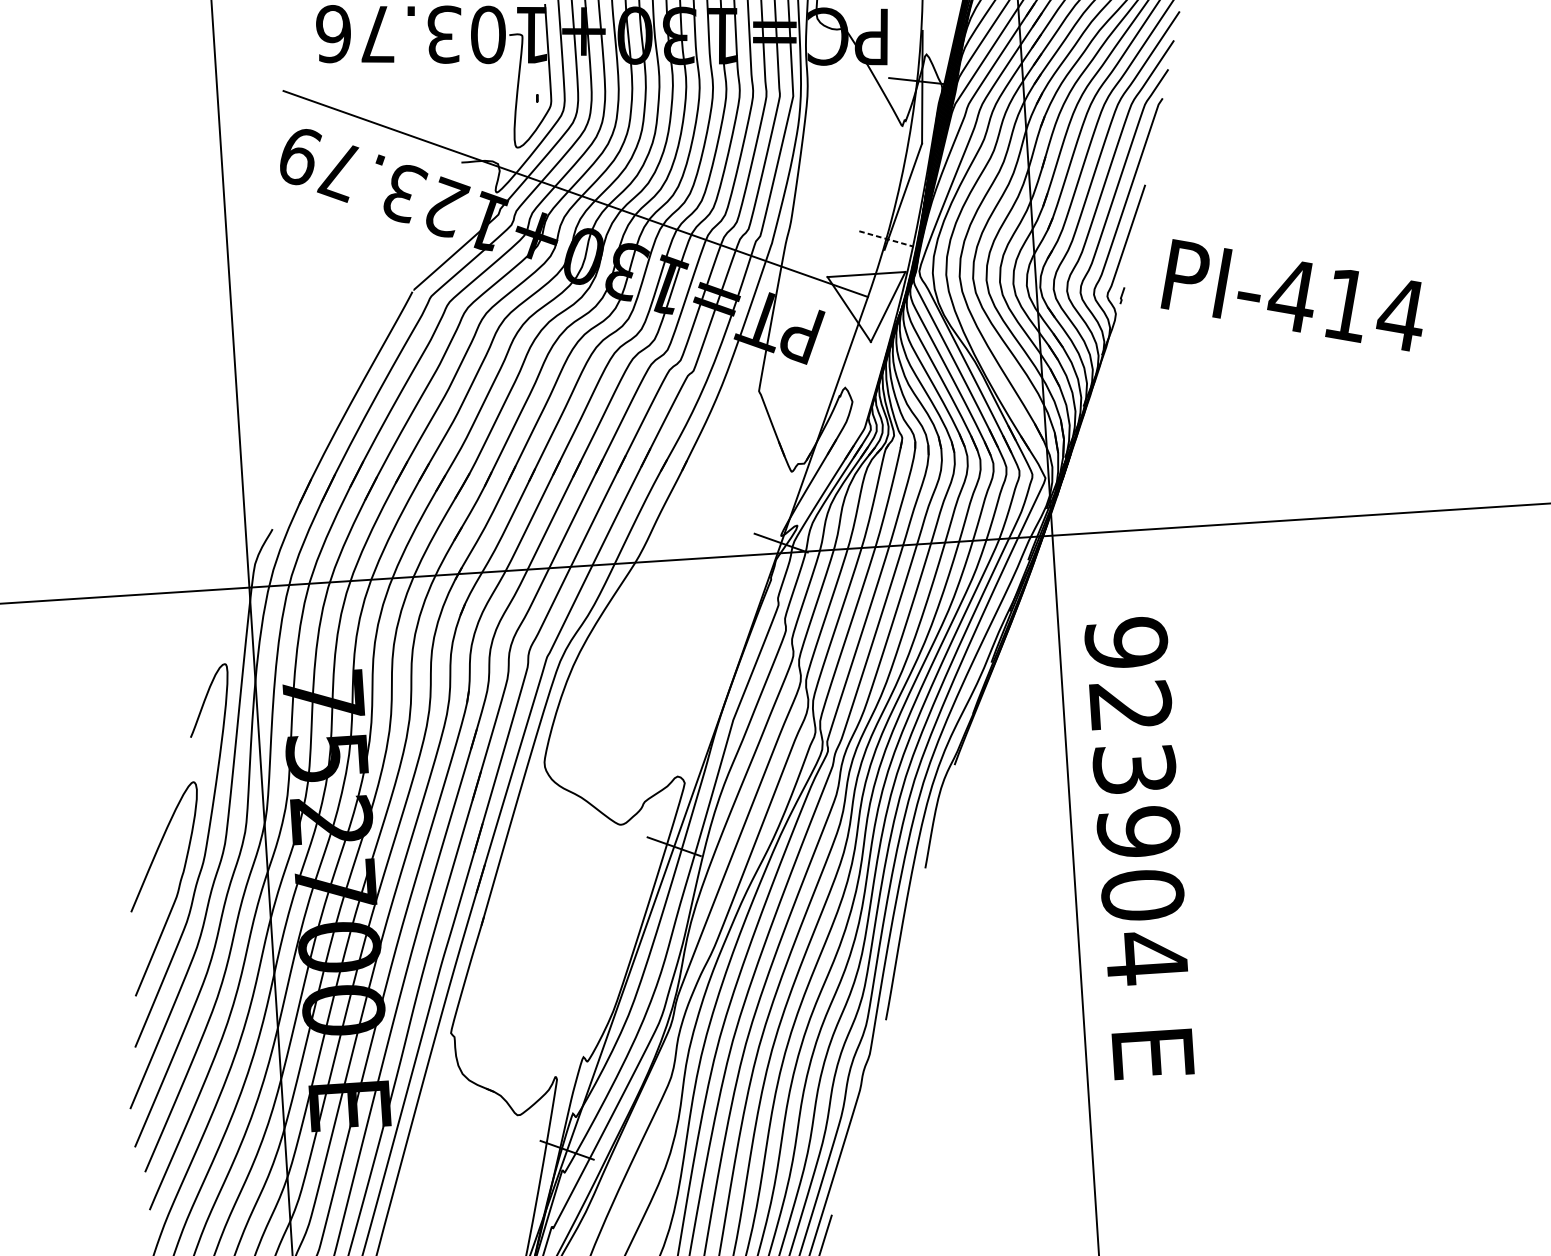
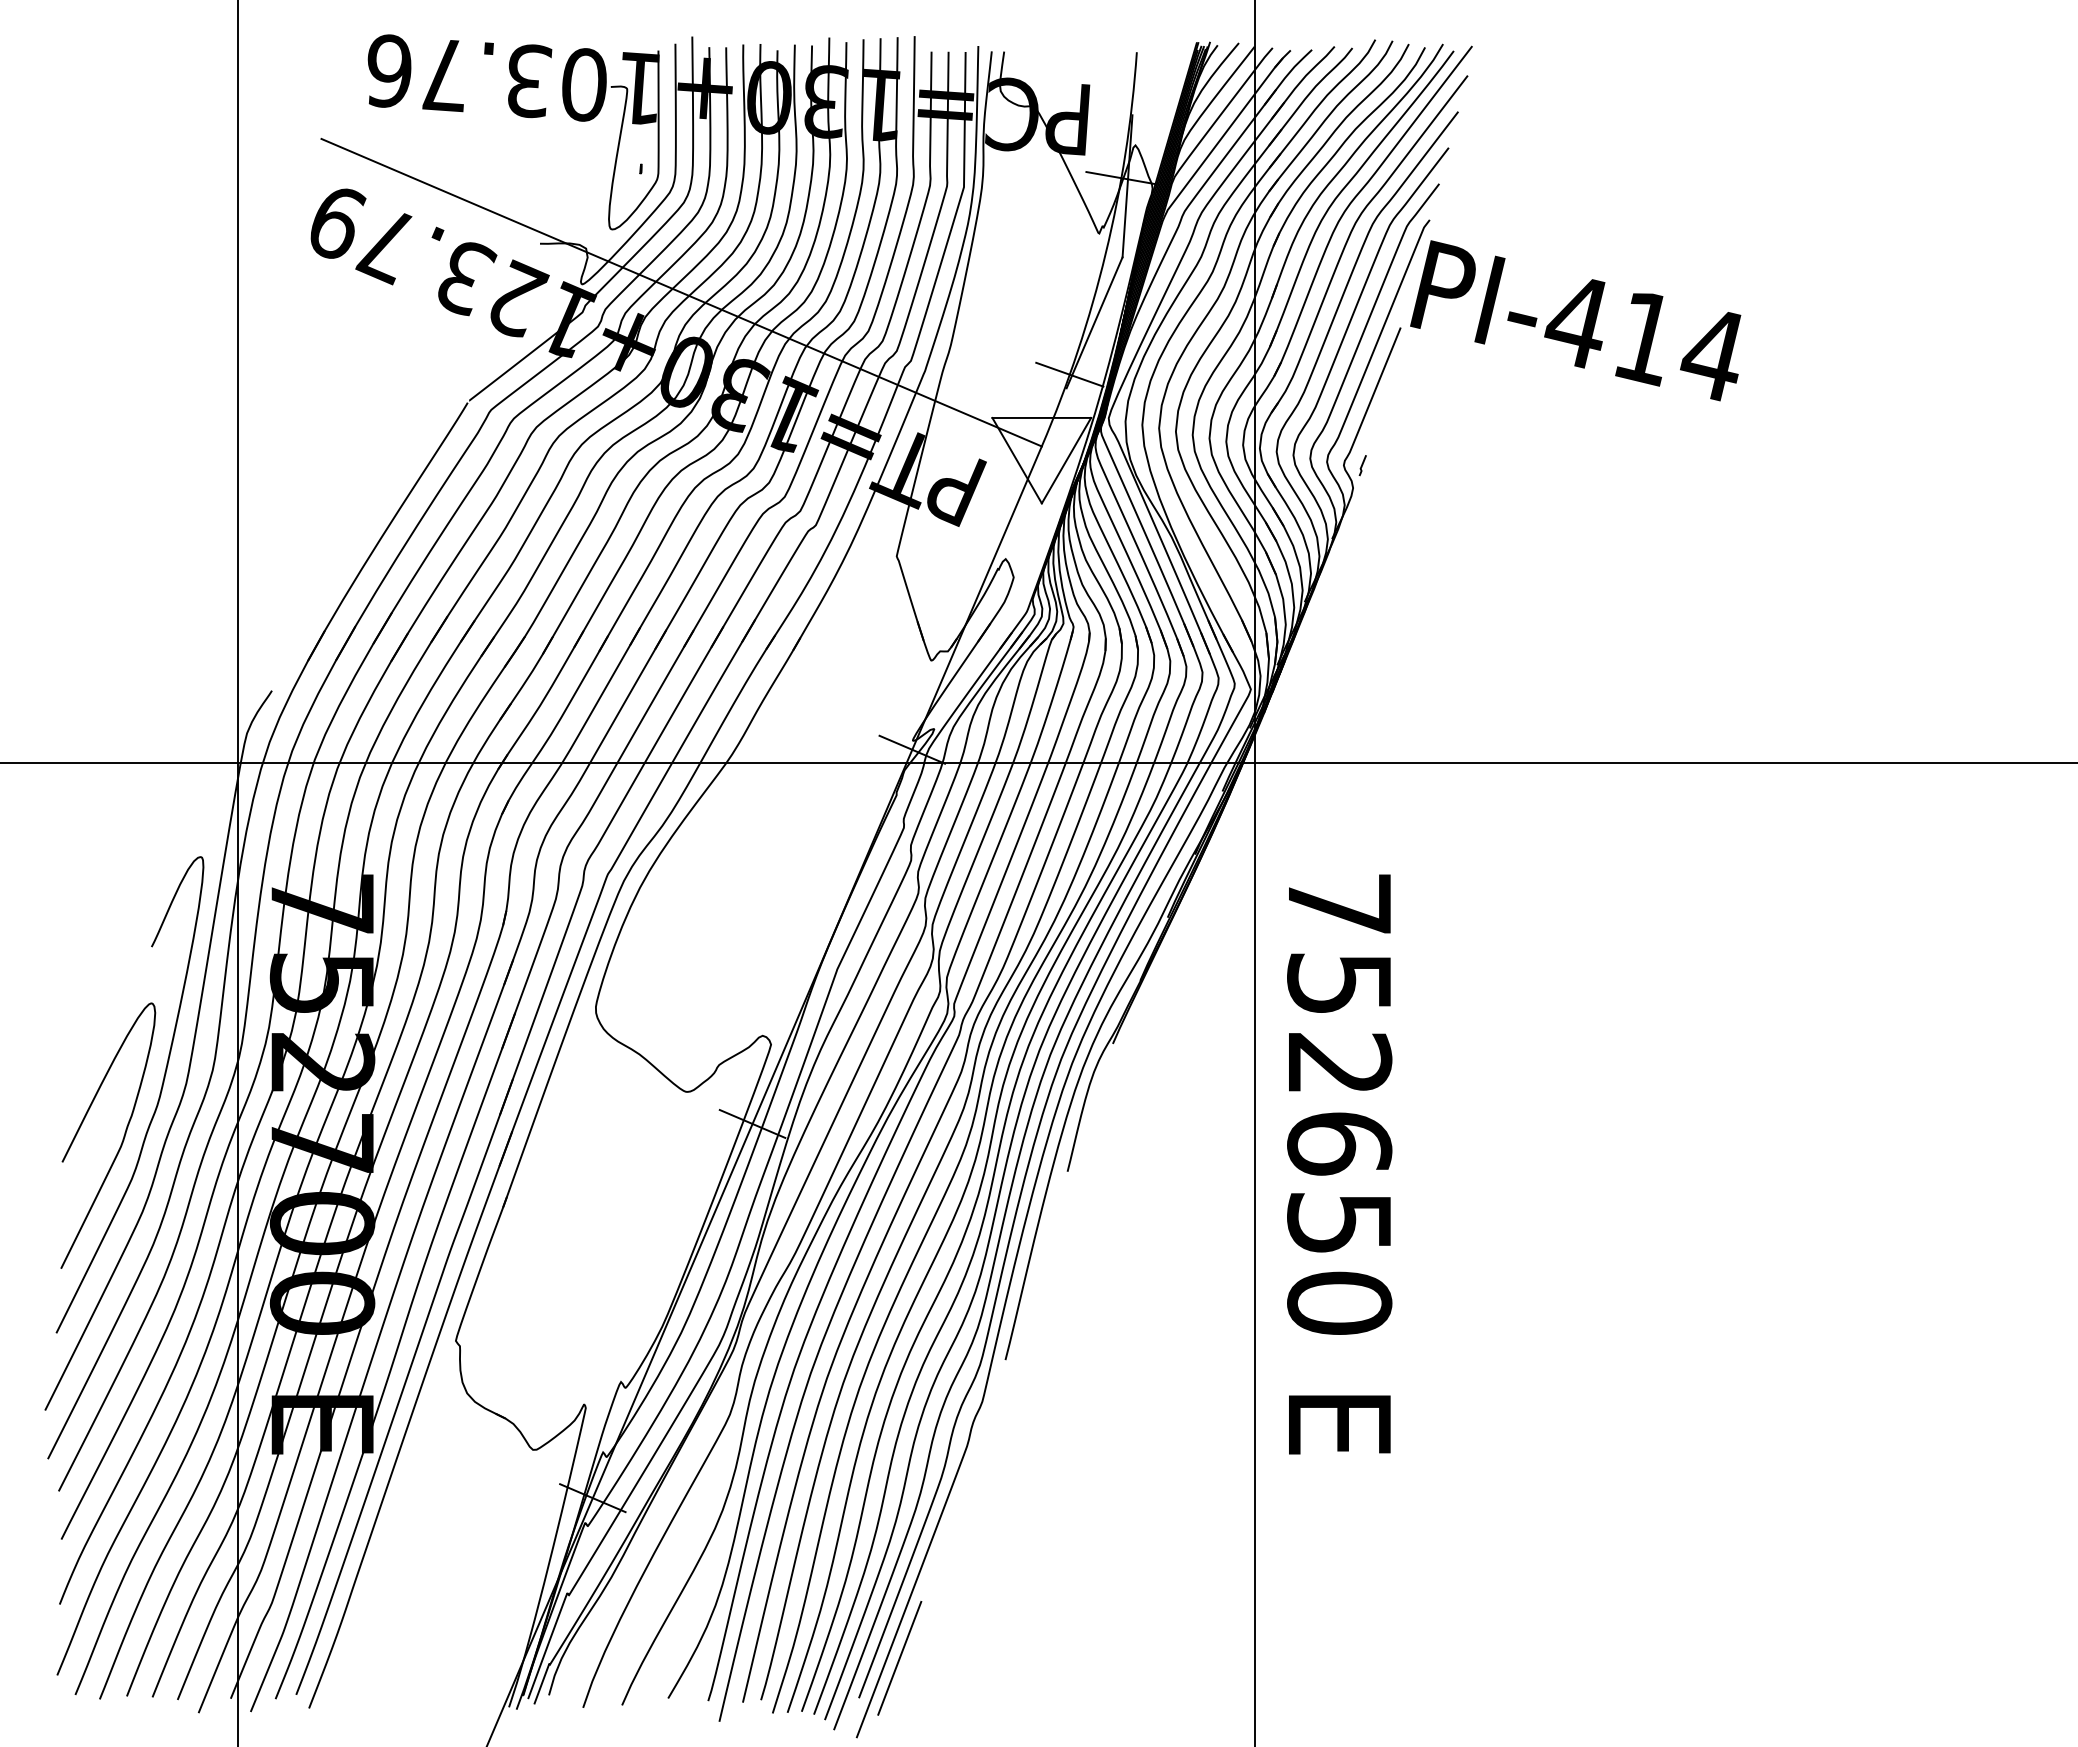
line: (886, 238) -> (1069, 374), dashed -> solid
text: (1290, 295) -> (1575, 320), moved
text: (1136, 801) -> (1339, 1104), 923904 -> 752650

